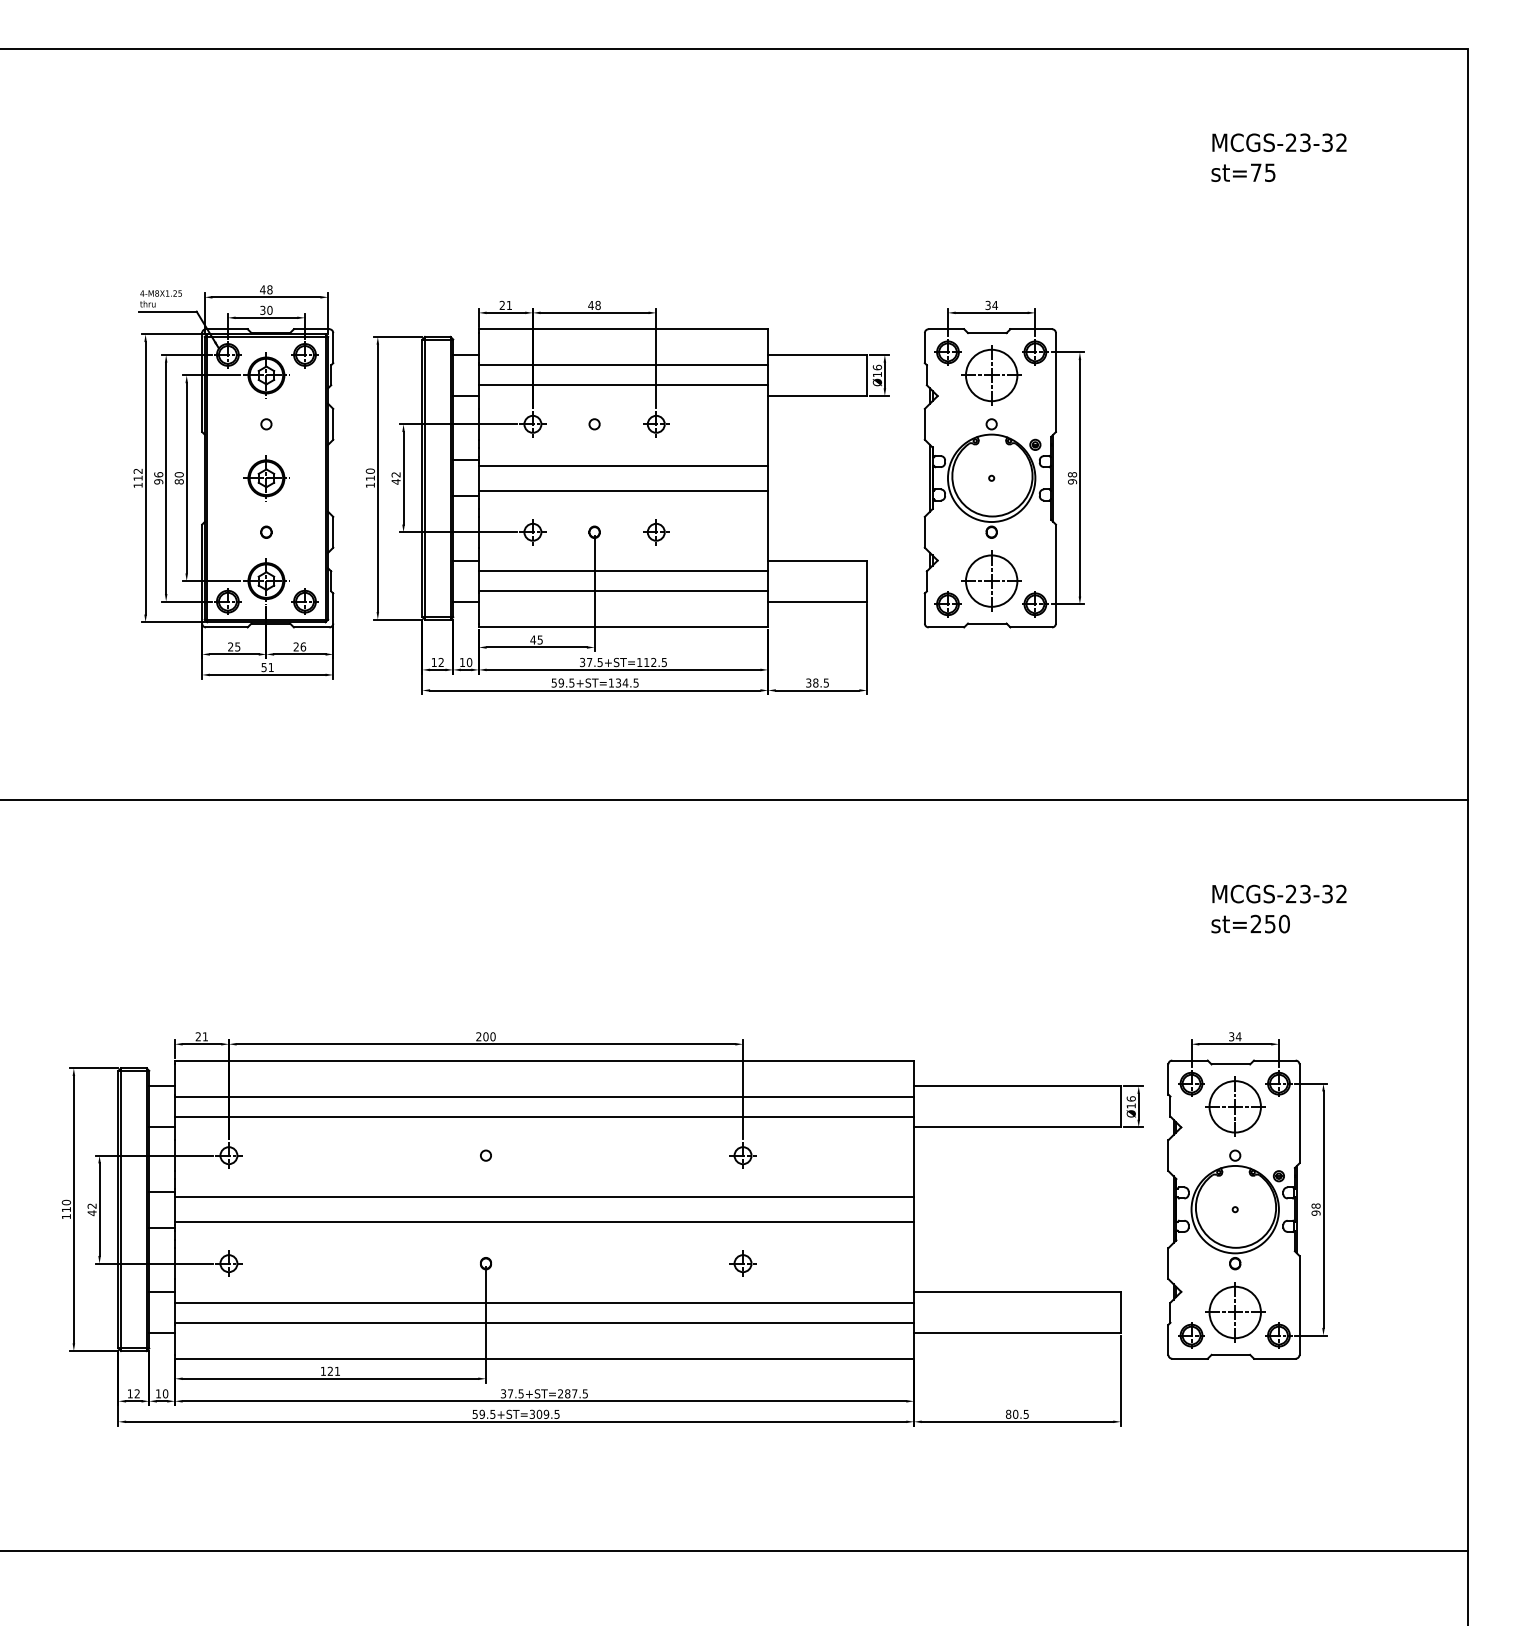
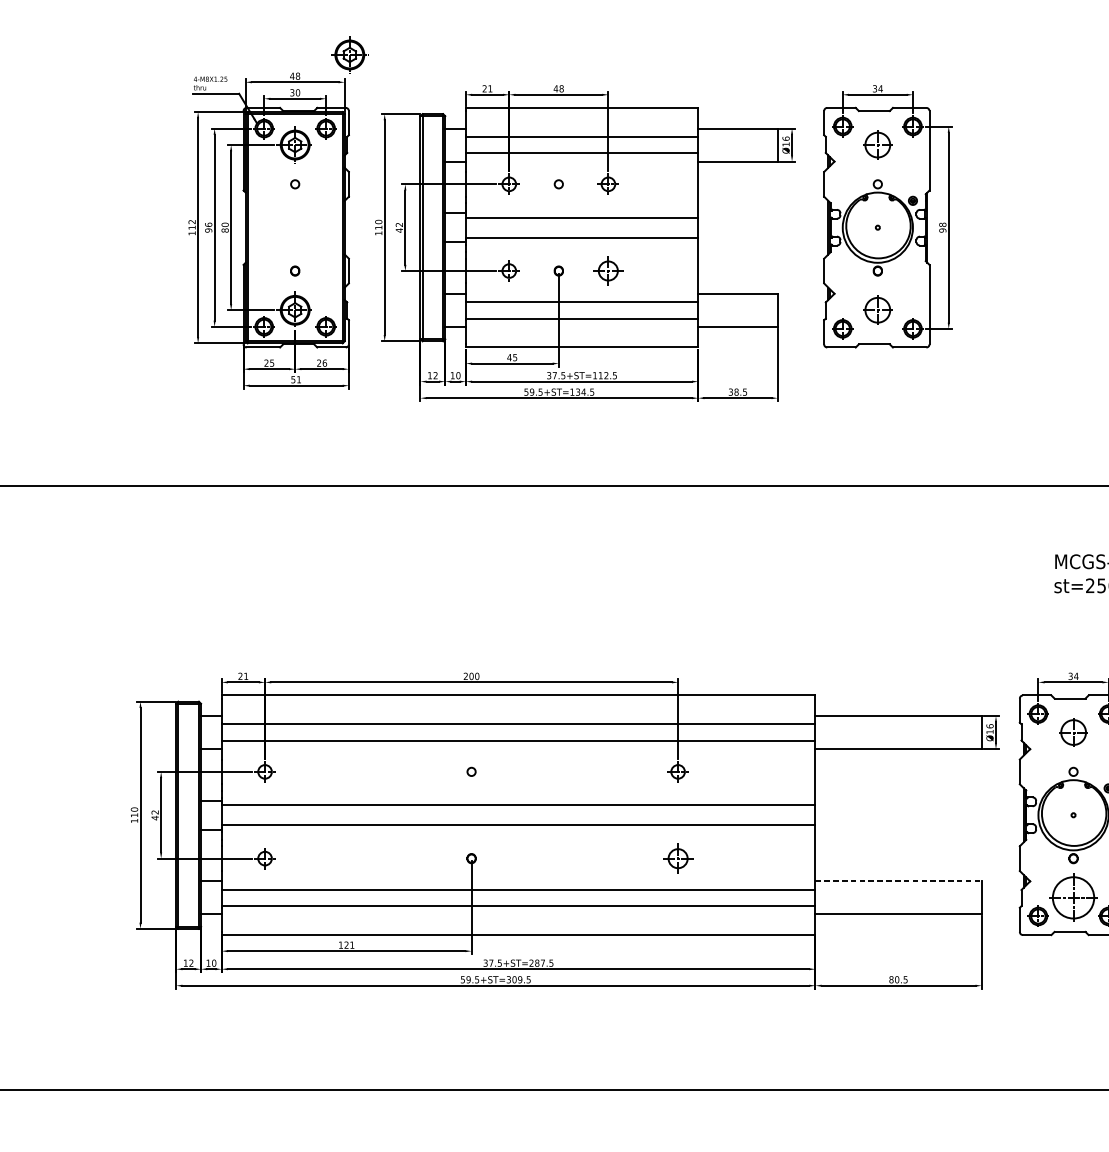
part: (991, 375) -> (877, 145), size x0.6
part: (266, 478) -> (349, 55), moved
part: (656, 532) -> (608, 271), size x1.4
part: (991, 580) -> (877, 309), size x0.6
part: (1235, 1106) -> (1073, 732), size x0.6
part: (742, 1263) -> (677, 858), size x1.4
line: (1017, 1291) -> (898, 881), solid -> dashed

